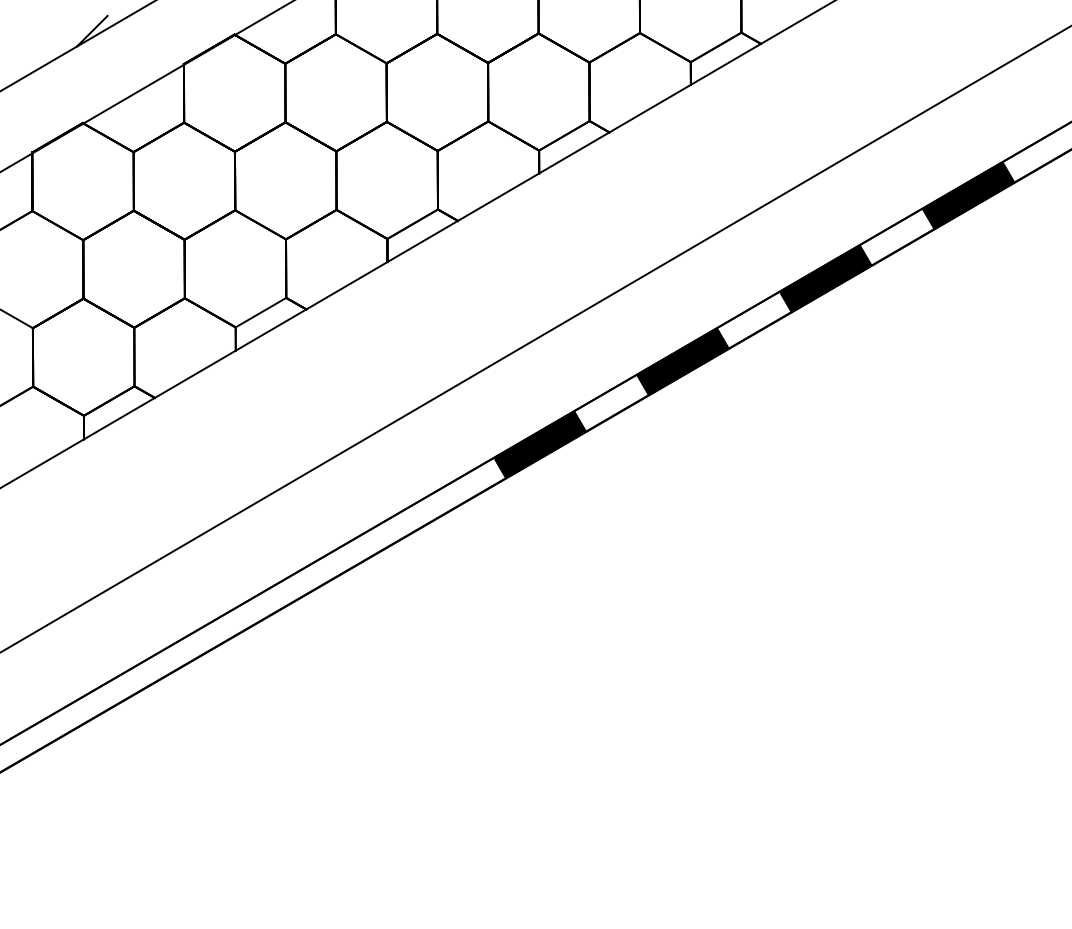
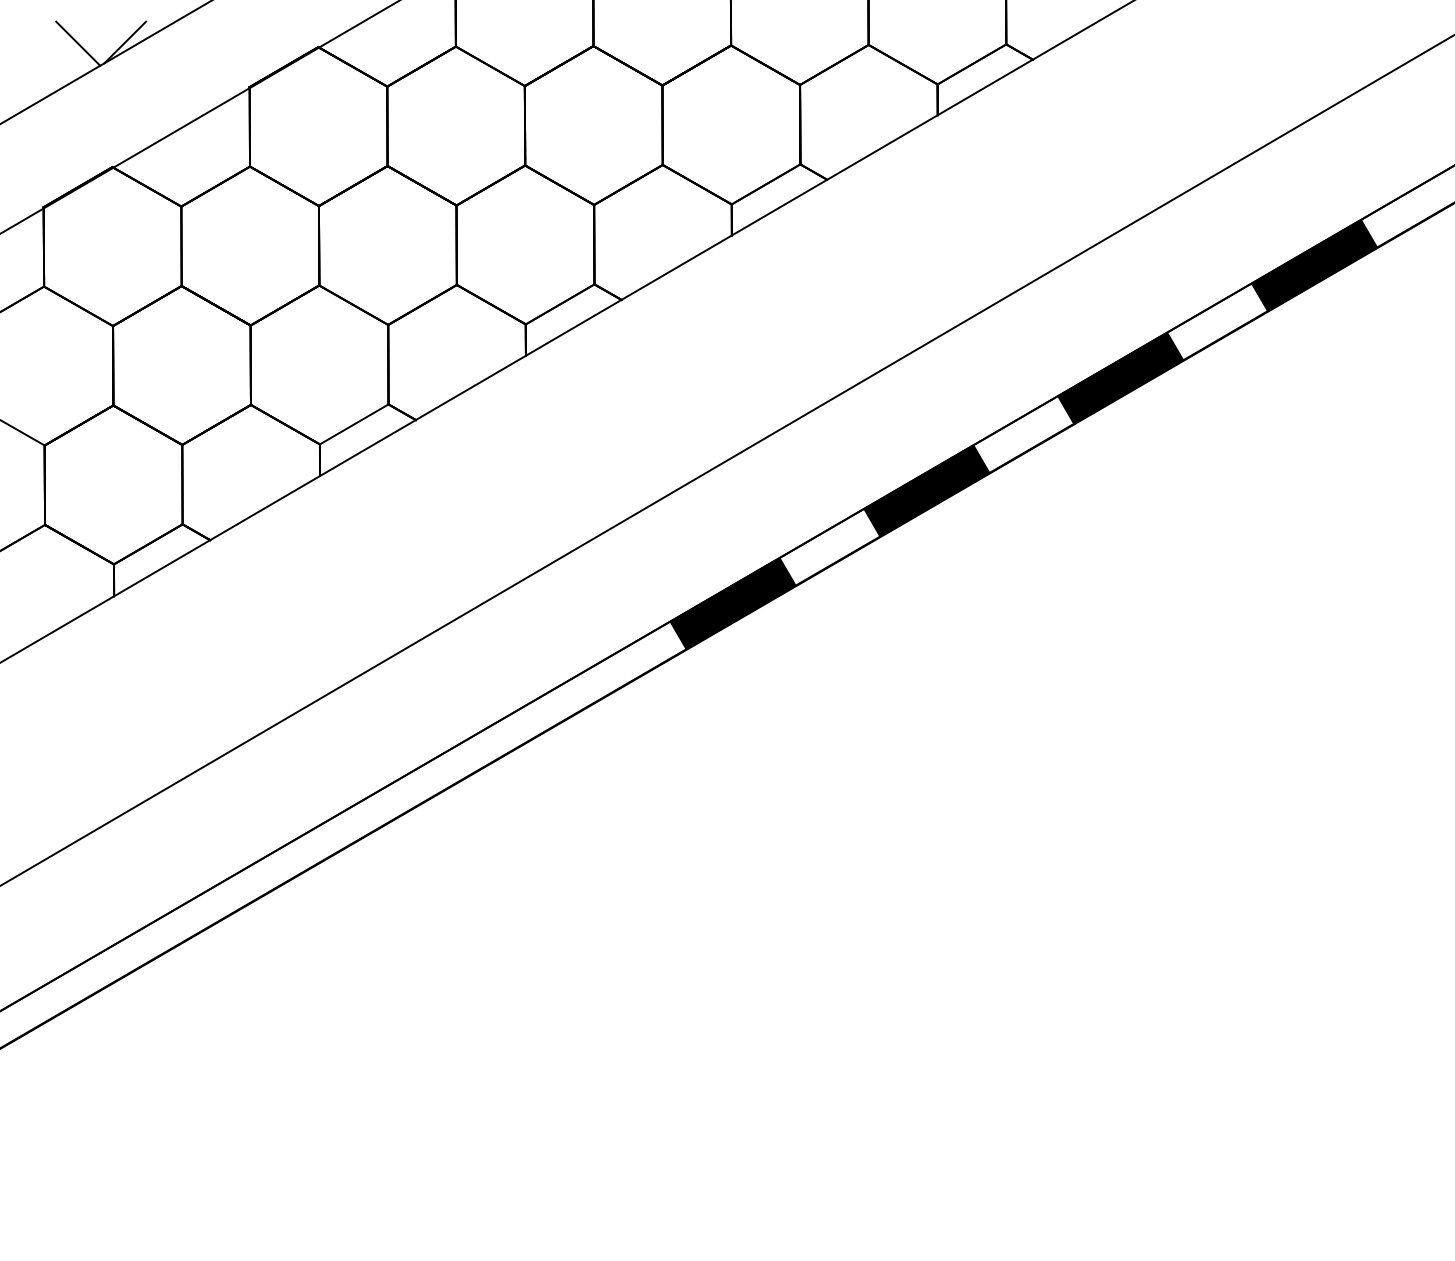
line: (57, 31) -> (78, 43), added

